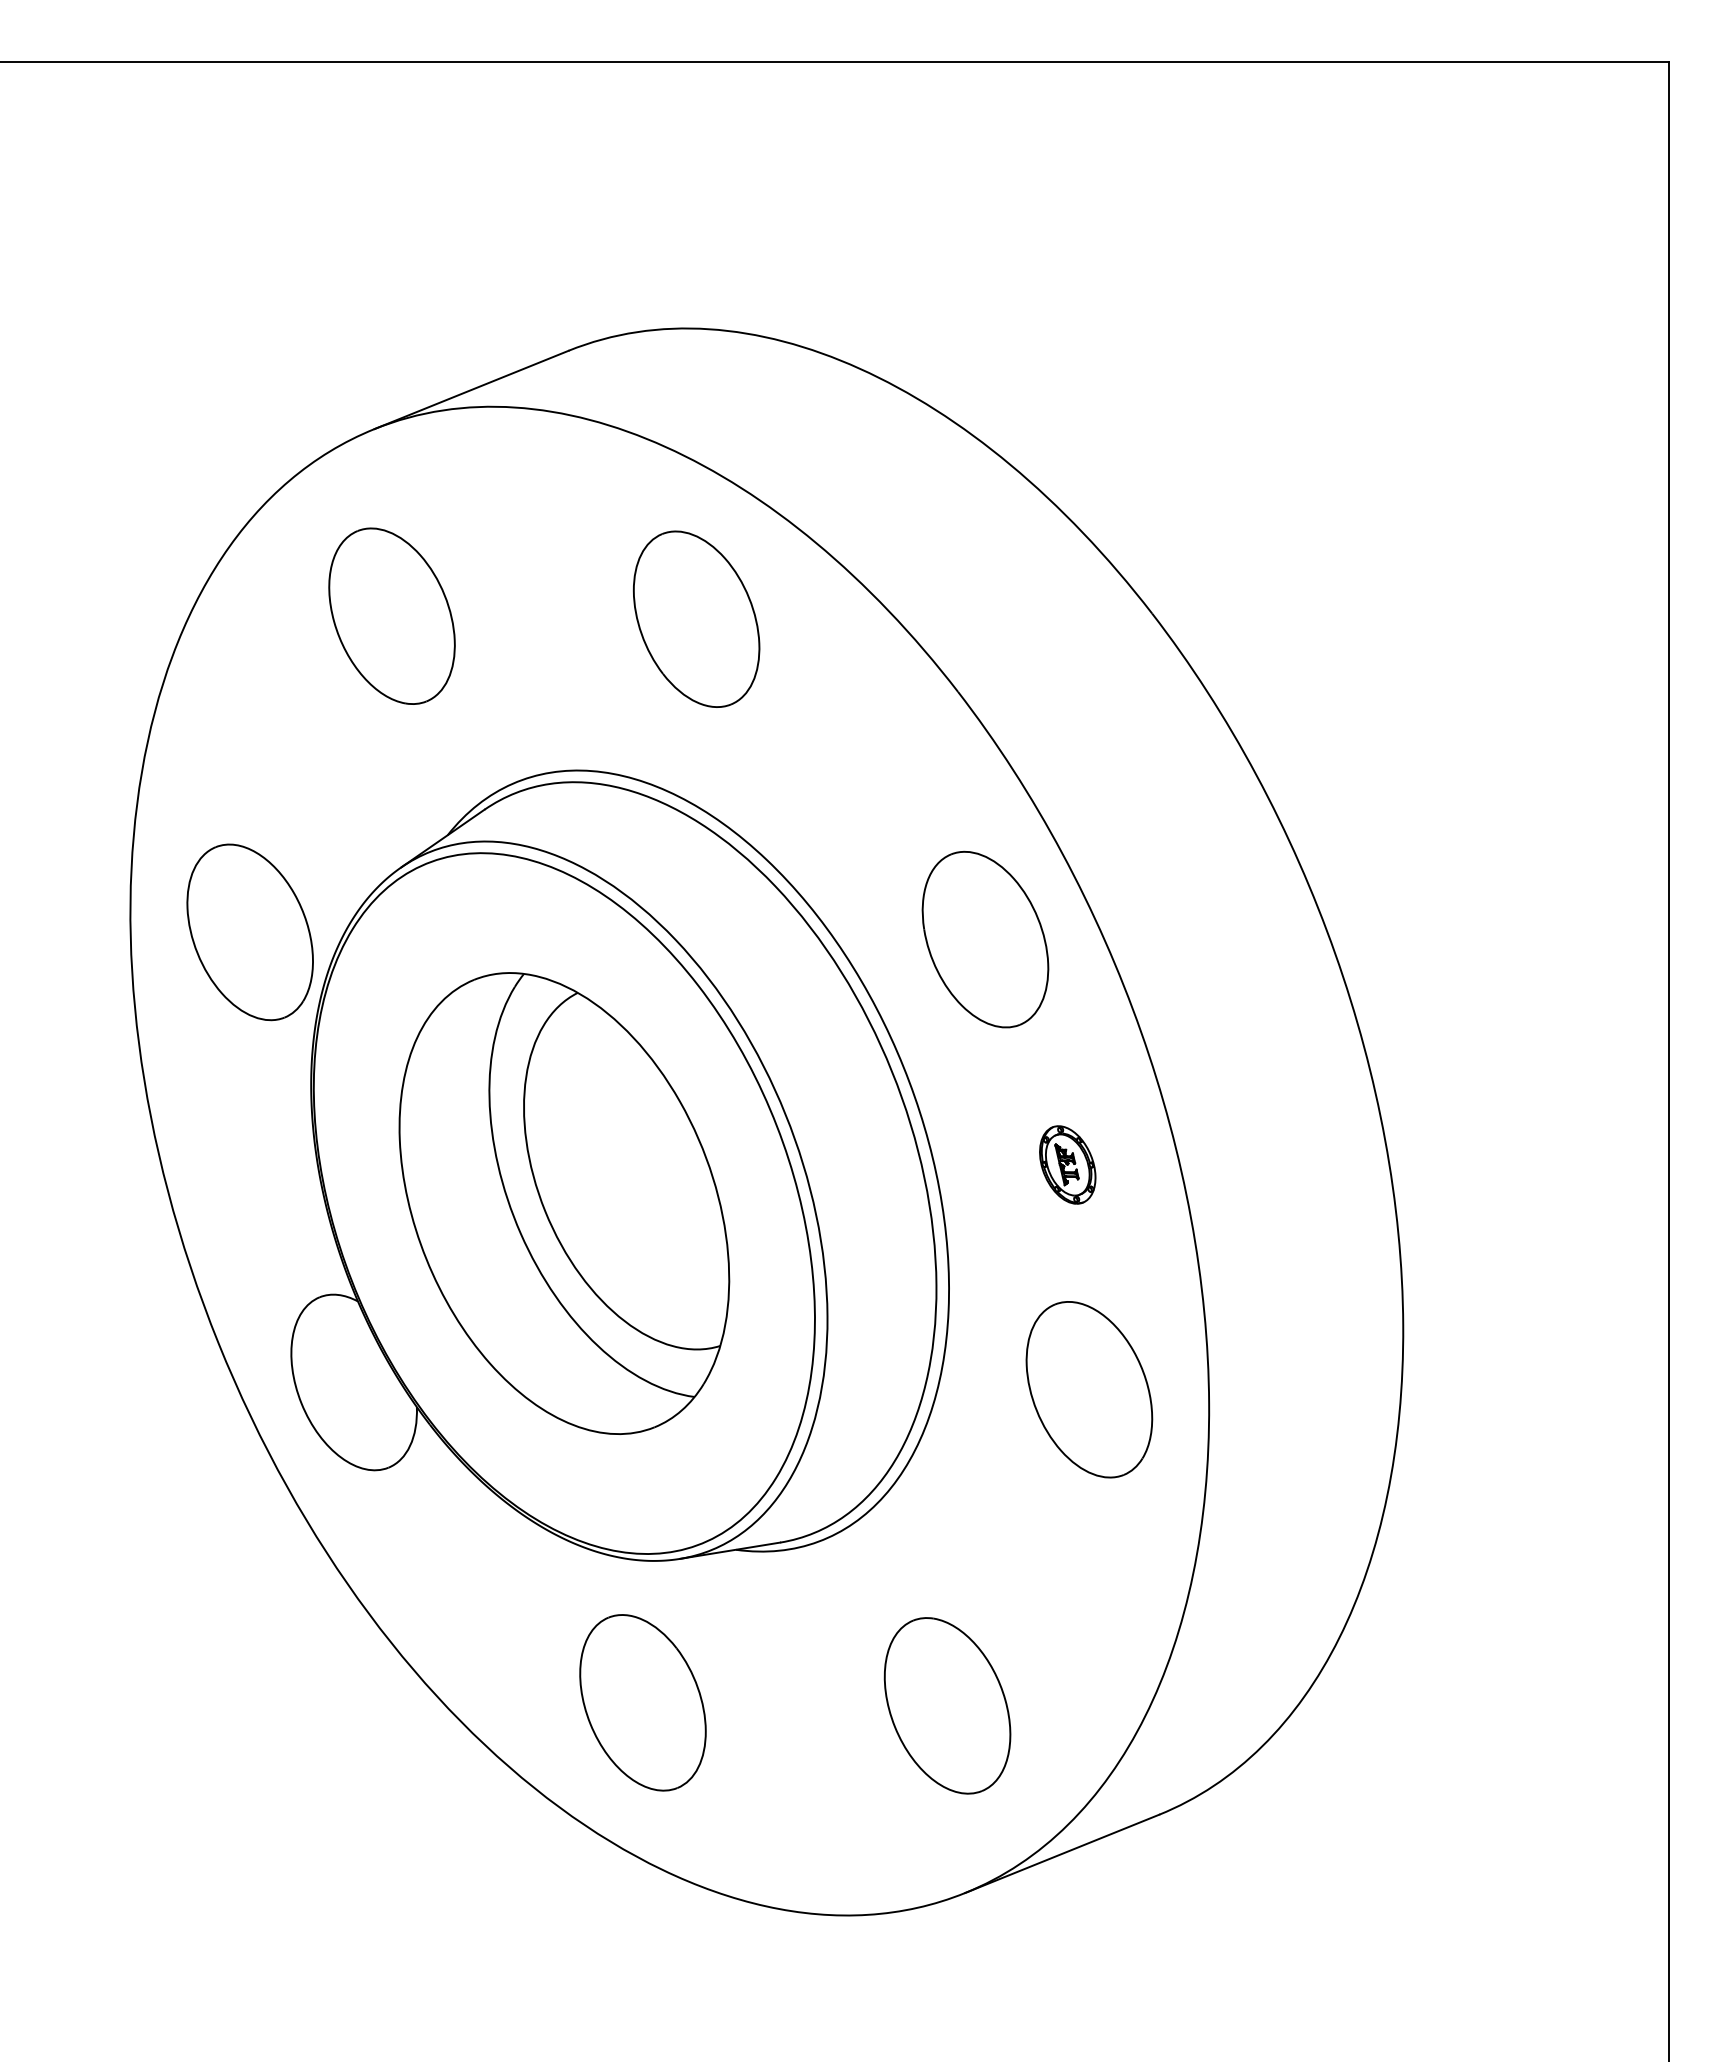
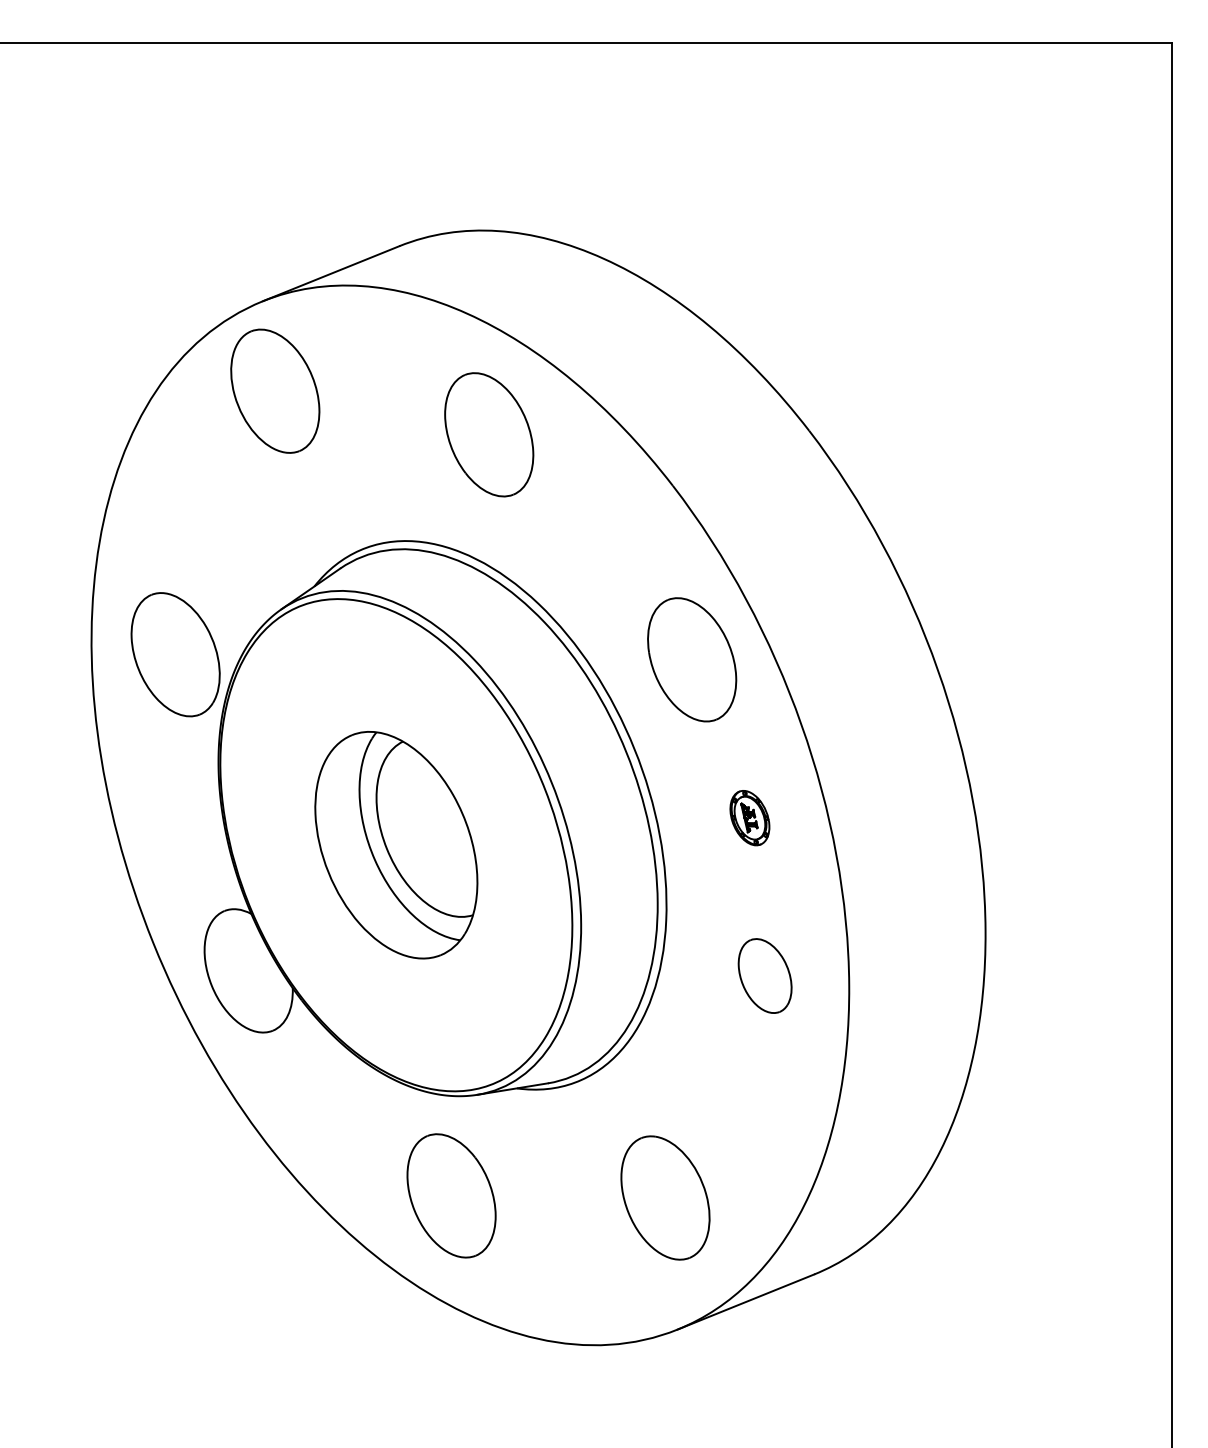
part: (391, 615) -> (274, 390), moved
part: (564, 1203) -> (396, 845), size x0.7
part: (1089, 1389) -> (765, 975), size x0.6

